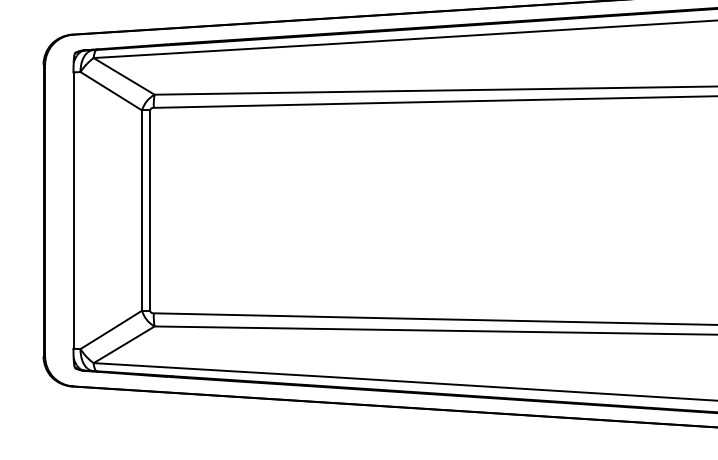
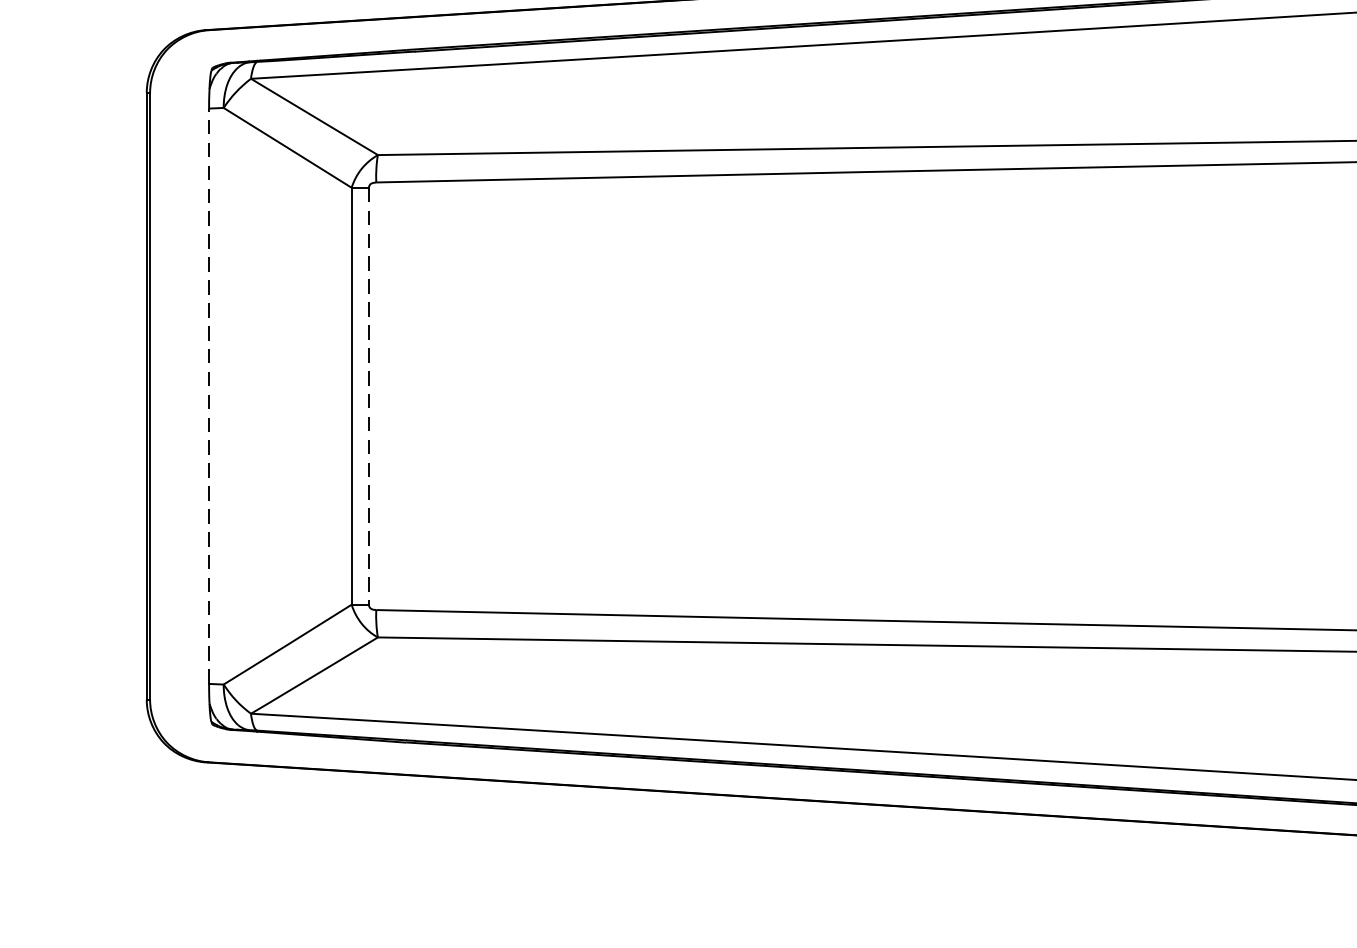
line: (73, 210) -> (209, 396), solid -> dashed
line: (150, 211) -> (369, 398), solid -> dashed

